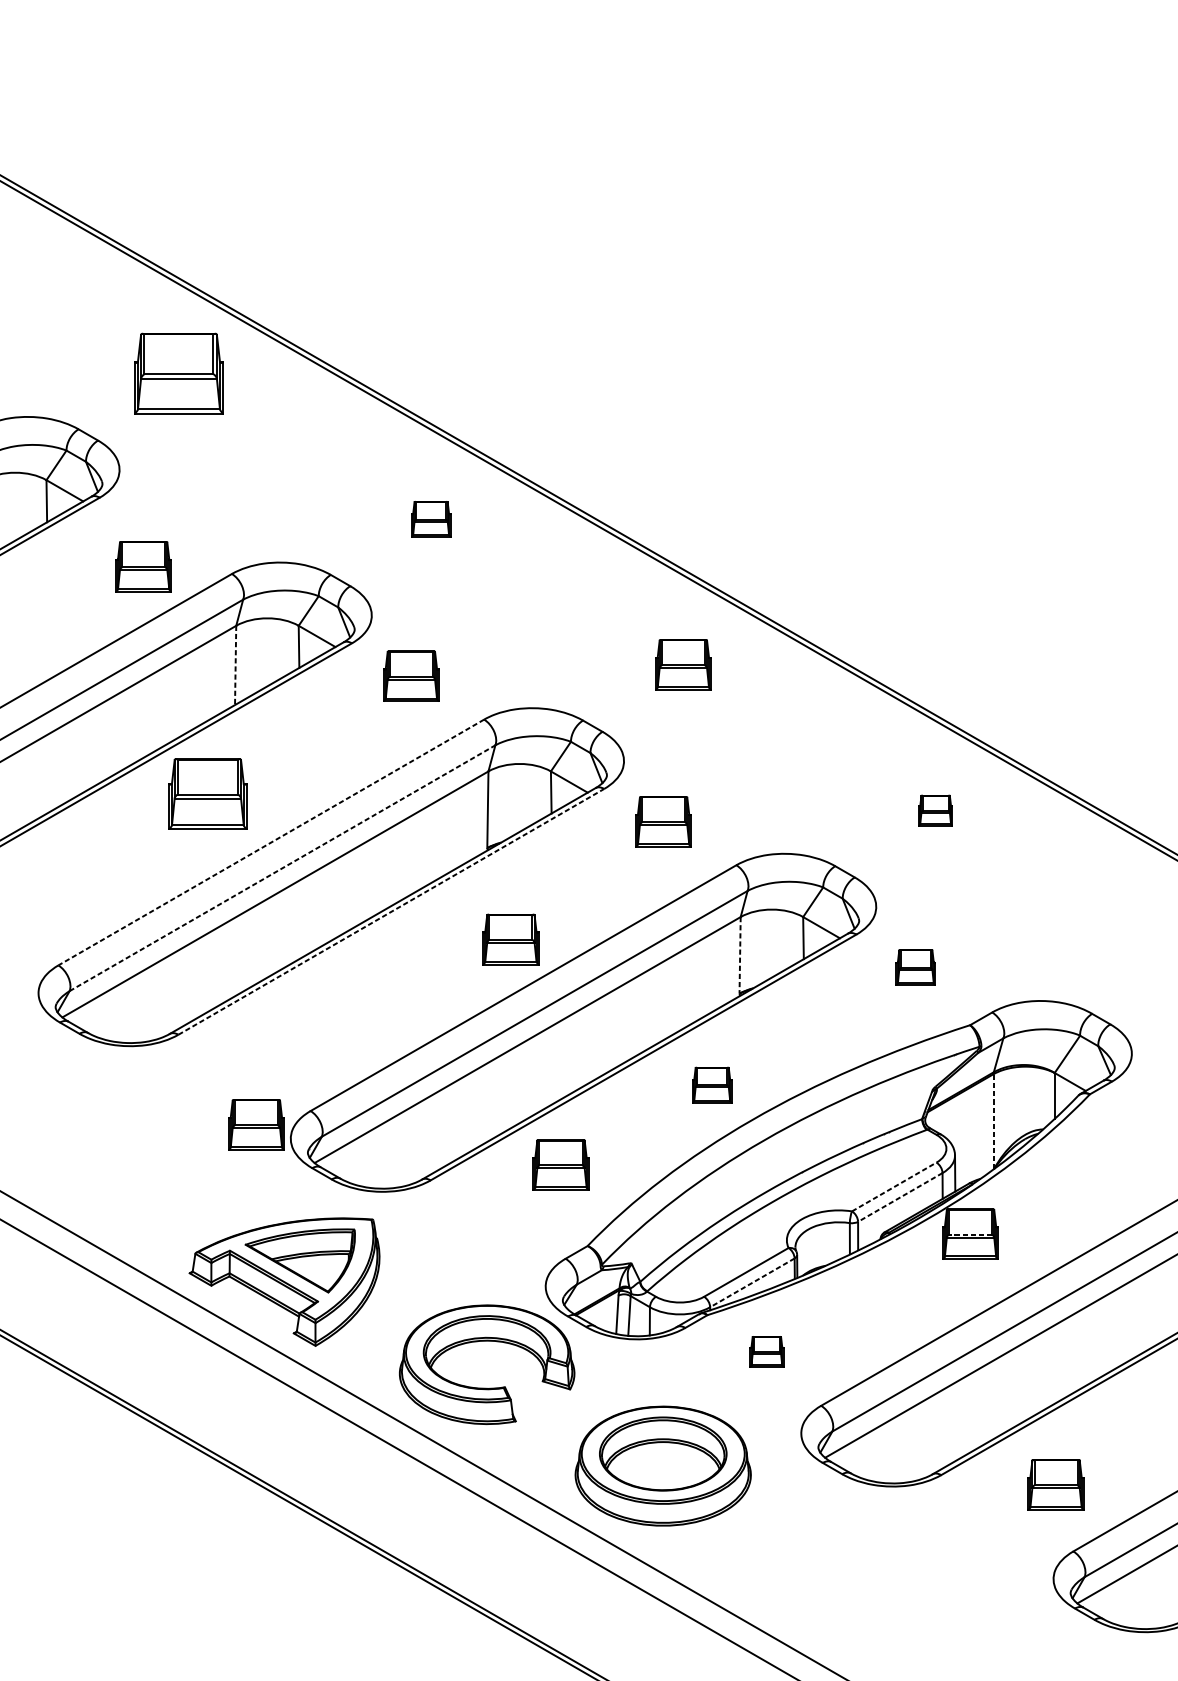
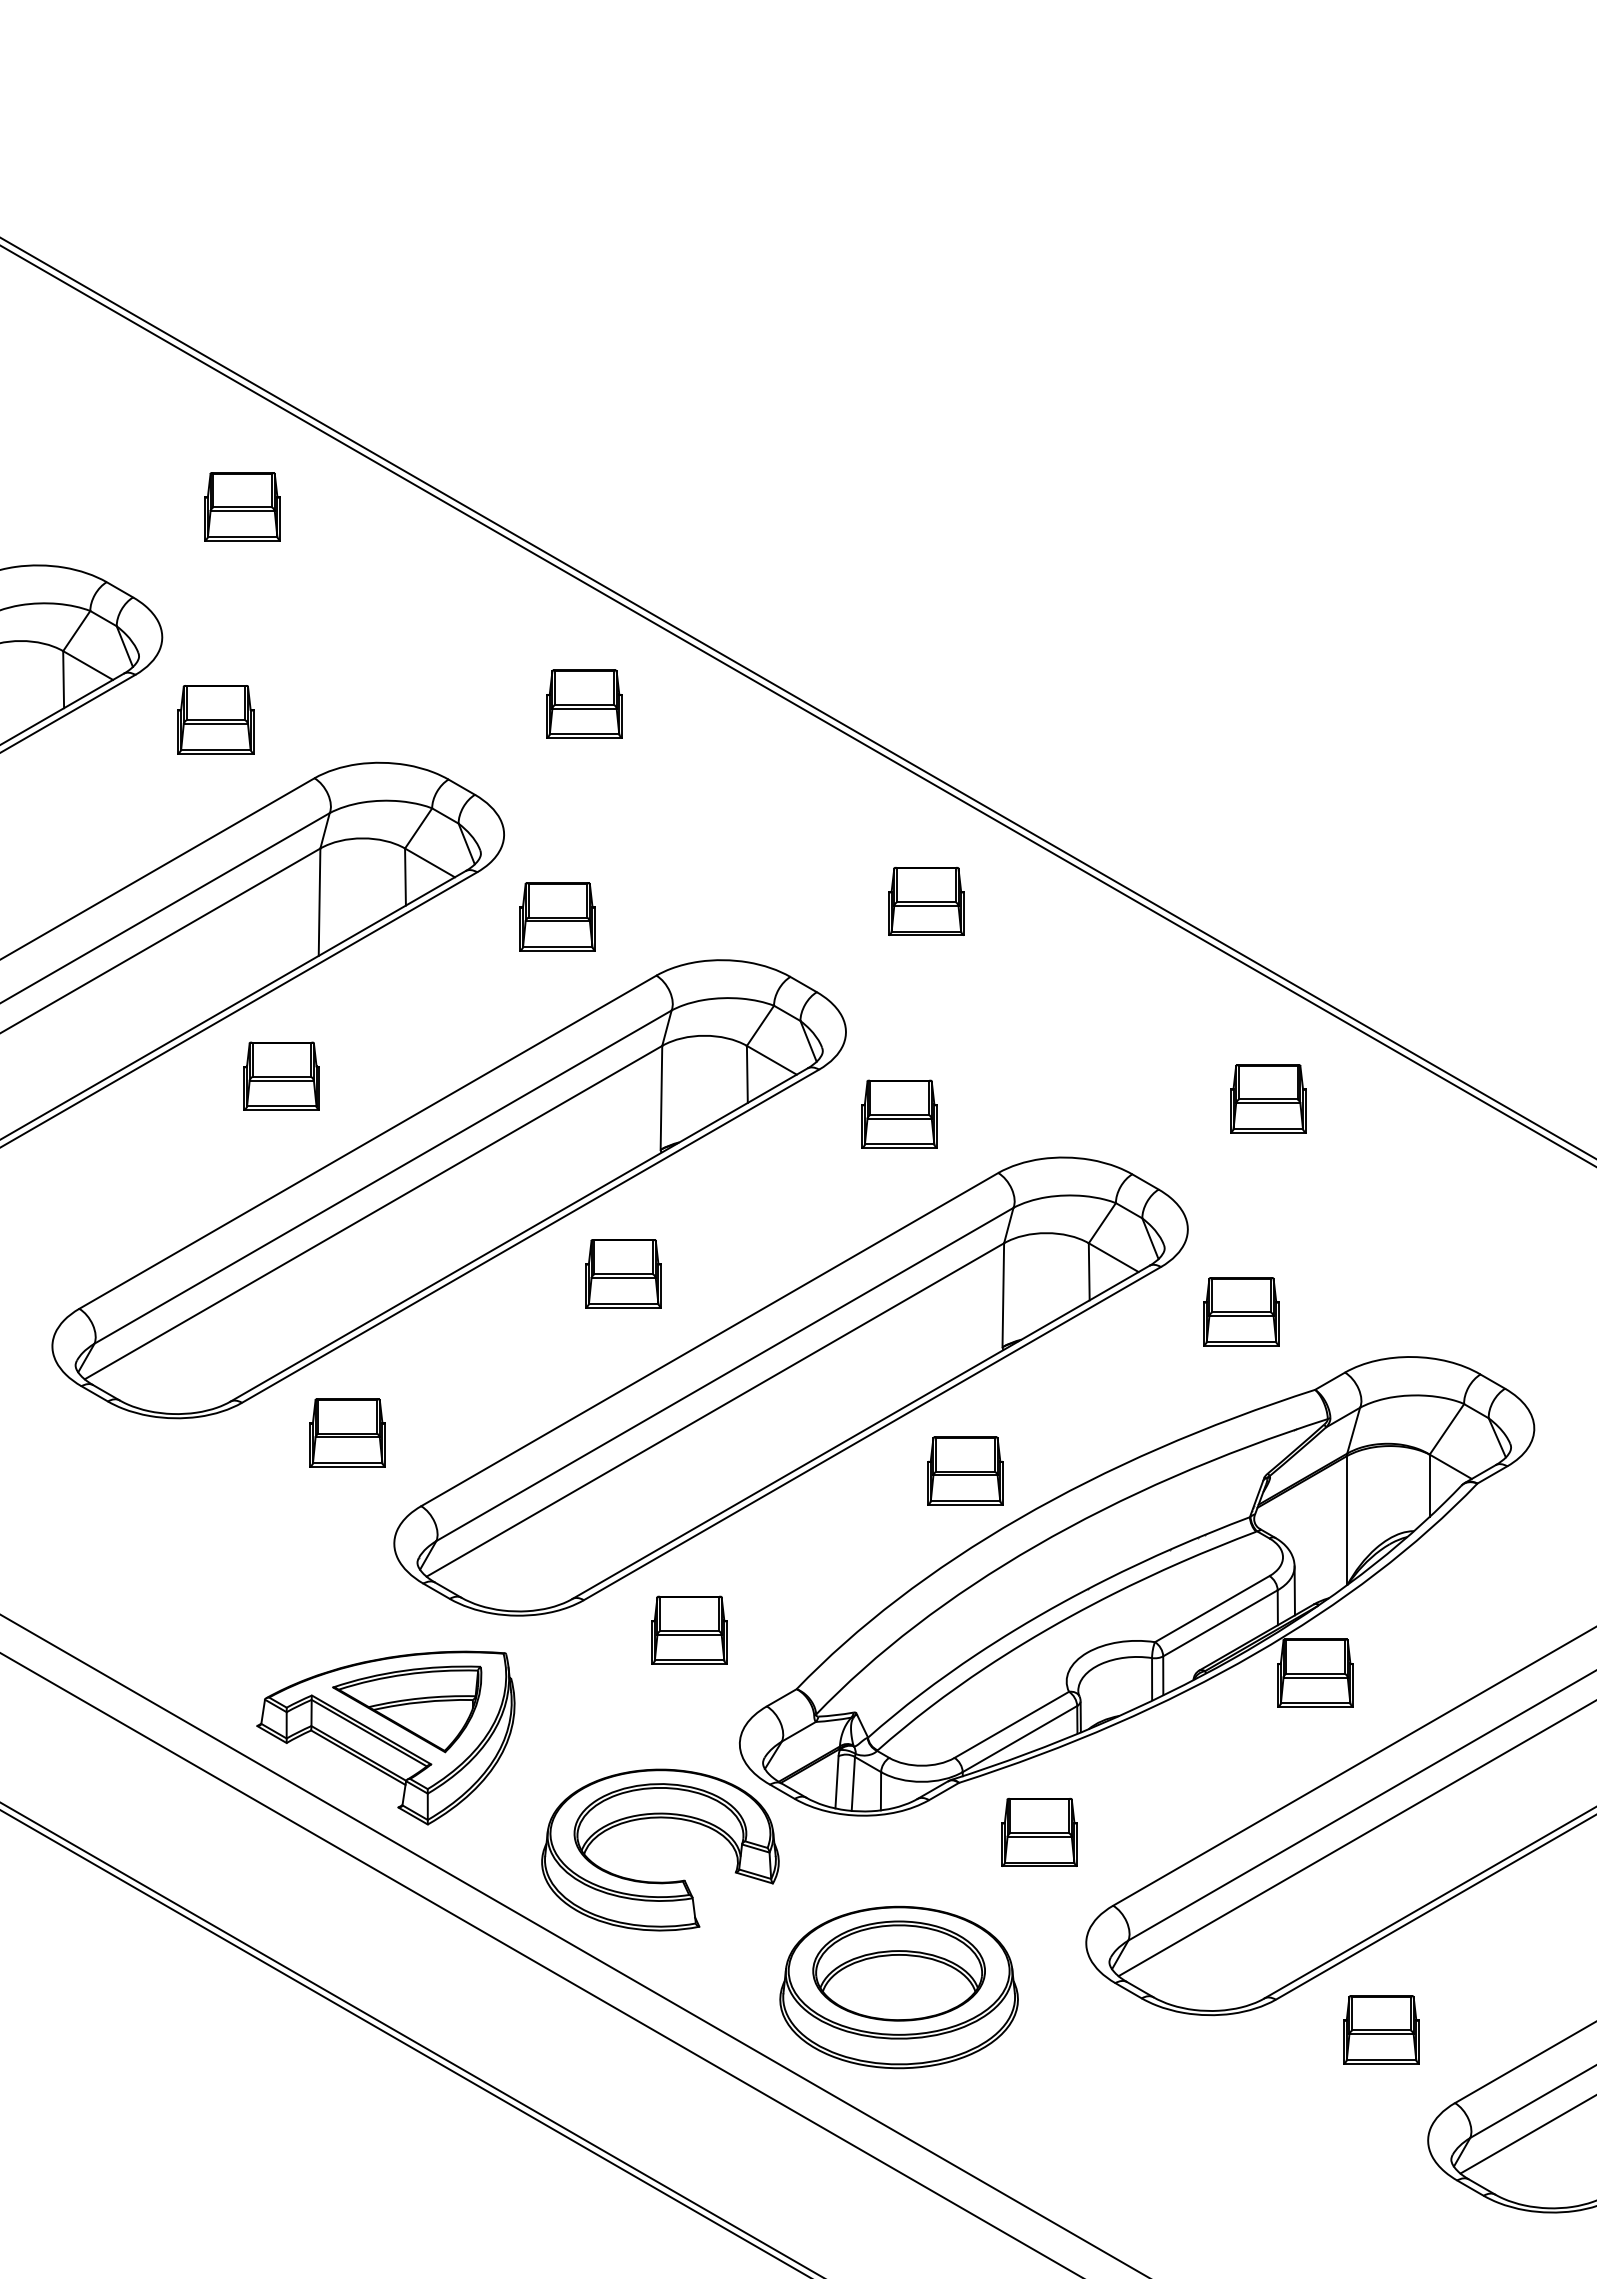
part: (178, 373) -> (242, 506), size x0.62
part: (431, 518) -> (584, 703), size x1.43
part: (143, 566) -> (215, 719), moved
line: (235, 665) -> (319, 902), dashed -> solid
part: (207, 793) -> (281, 1075), size x0.71
part: (935, 810) -> (1268, 1098), size x1.67
line: (271, 842) -> (367, 1142), dashed -> solid
line: (282, 867) -> (383, 1176), dashed -> solid
line: (392, 911) -> (531, 1235), dashed -> solid
part: (510, 939) -> (623, 1273), moved
line: (740, 955) -> (1003, 1295), dashed -> solid
part: (915, 967) -> (1241, 1311), size x1.43
part: (712, 1084) -> (965, 1470), size x1.43
line: (993, 1121) -> (1346, 1520), dashed -> solid
part: (256, 1124) -> (347, 1432), moved
part: (560, 1164) -> (689, 1629), moved
line: (894, 1186) -> (1212, 1608), dashed -> solid
line: (900, 1197) -> (1220, 1623), dashed -> solid
line: (970, 1234) -> (1315, 1673), dashed -> solid
line: (752, 1283) -> (1019, 1739), dashed -> solid
part: (766, 1351) -> (1039, 1832), size x1.67
part: (1056, 1484) -> (1381, 2029), moved

